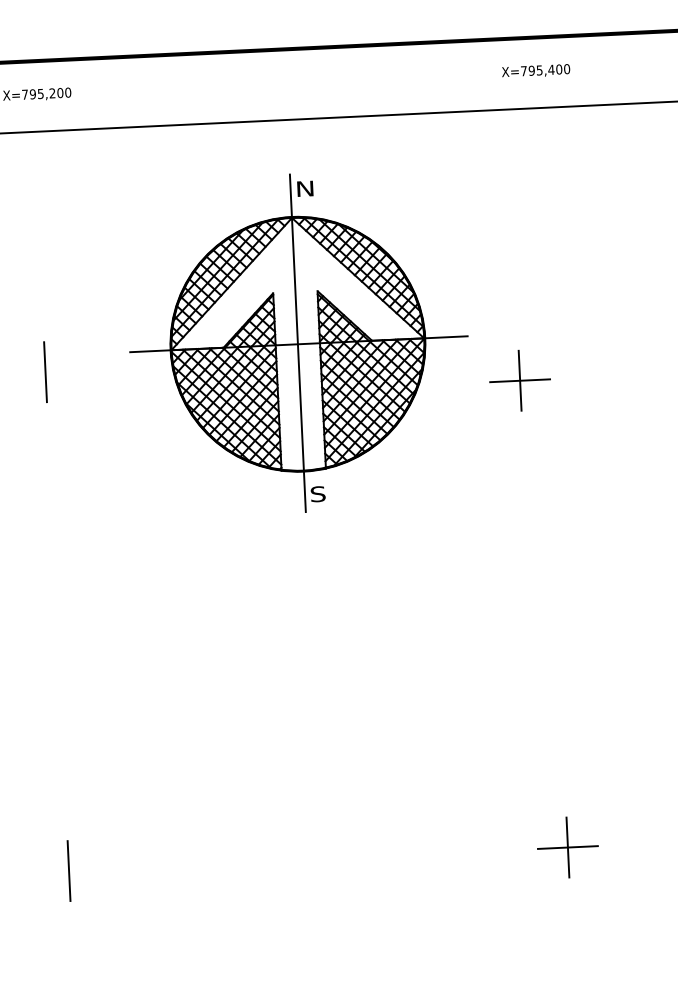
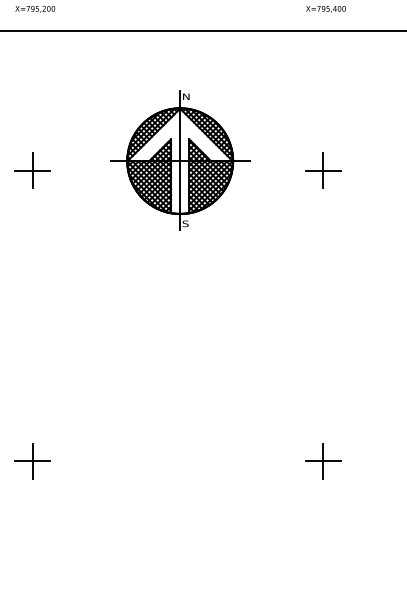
part: (298, 342) -> (180, 160), size x0.71
line: (45, 371) -> (32, 170), added
part: (520, 380) -> (323, 170), moved
line: (68, 871) -> (32, 461), added

